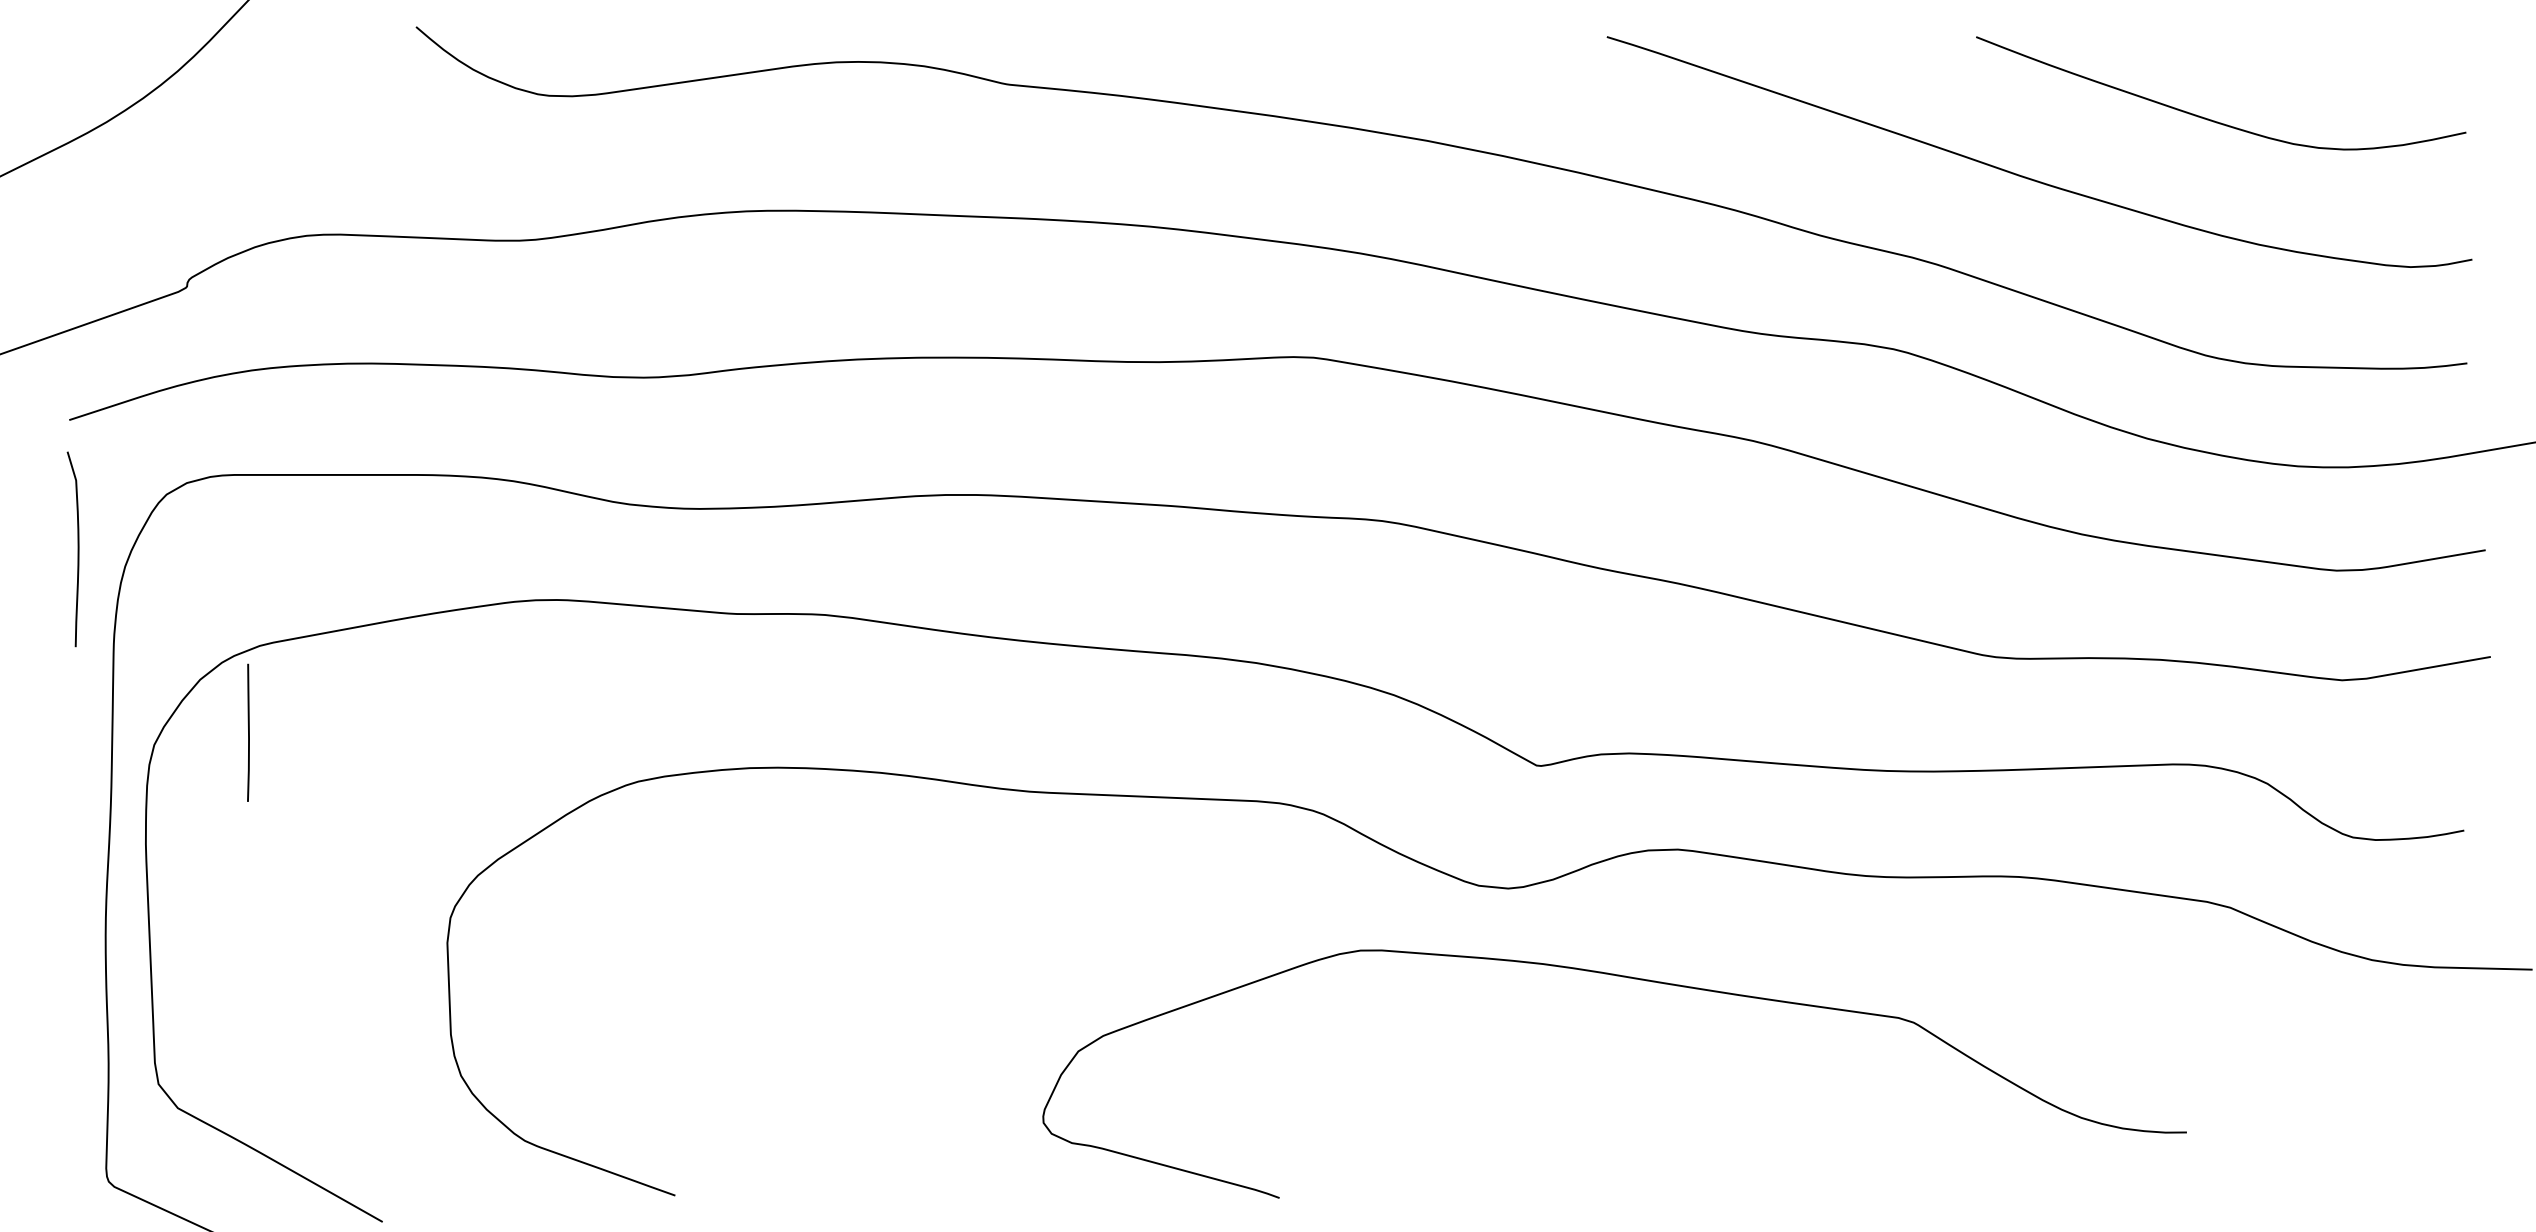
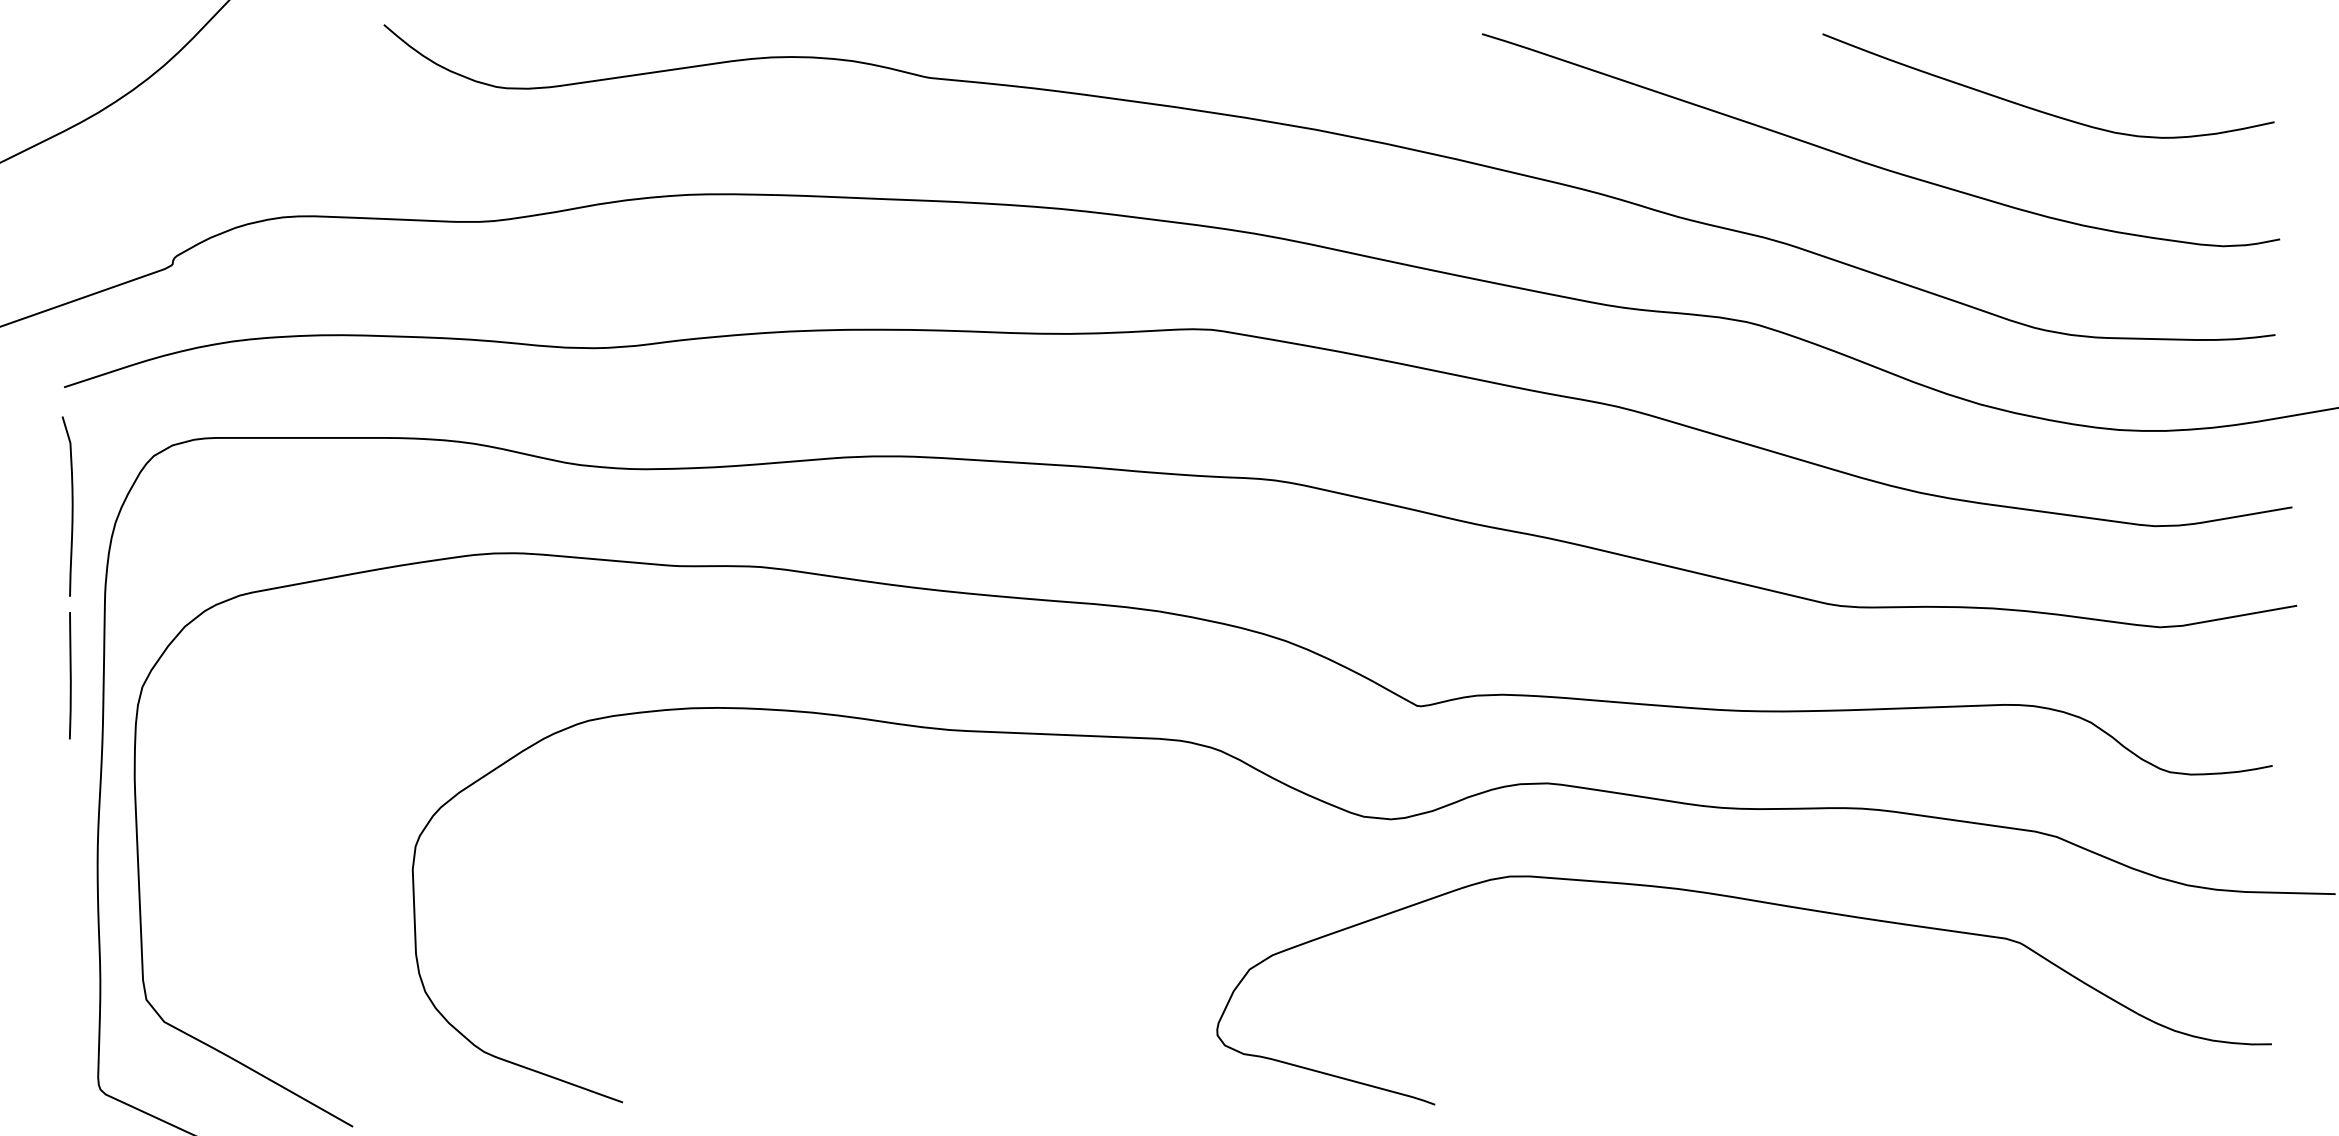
line: (248, 732) -> (70, 675), moved
curve: (1629, 978) -> (1757, 902), moved

